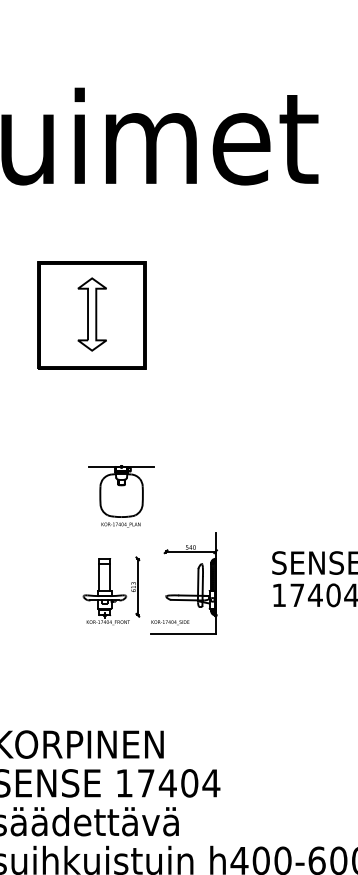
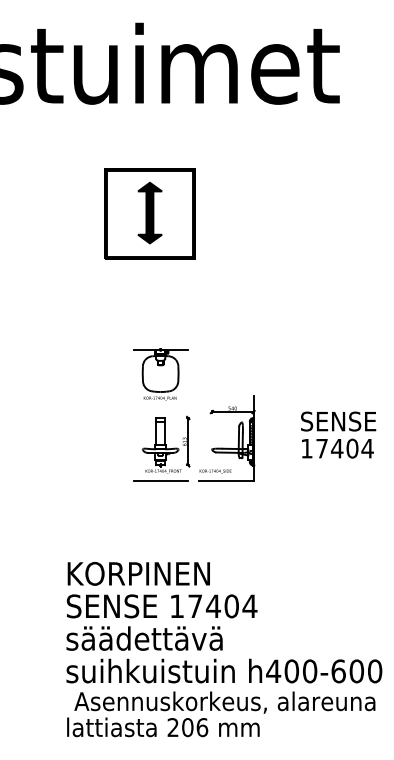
fill: (92, 313) -> (150, 212), added
part: (121, 496) -> (160, 374), moved
line: (104, 634) -> (160, 481), added

